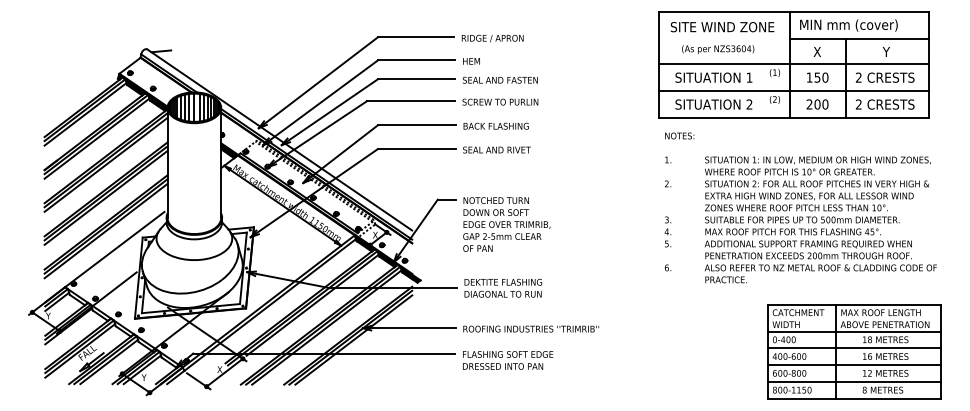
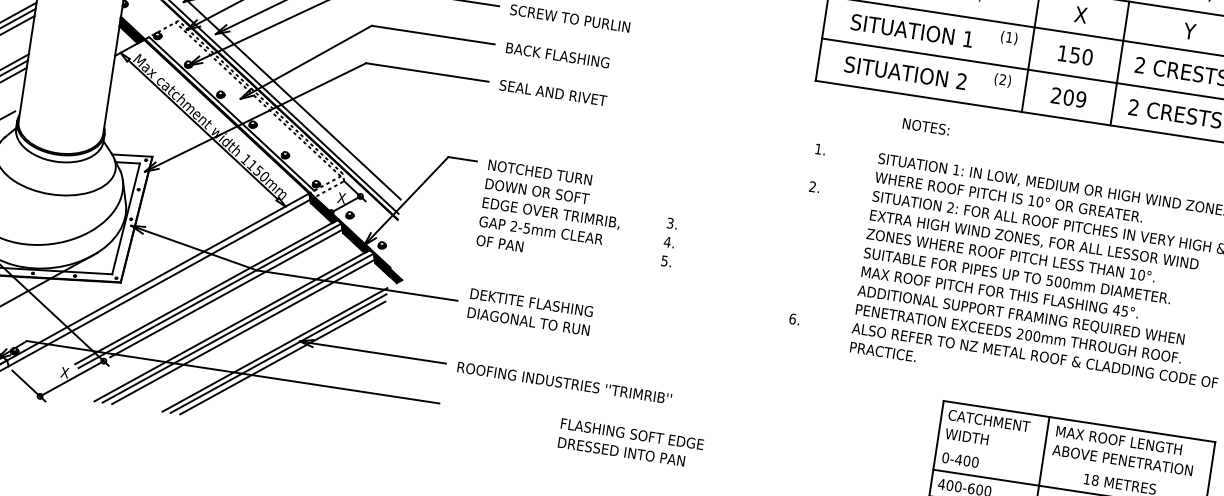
text: (825, 104) -> (1081, 99), 200 -> 209
text: (679, 135) -> (925, 125), moved
text: (667, 231) -> (668, 241), moved
line: (854, 331) -> (1072, 463), removed
text: (508, 360) -> (631, 443), moved

